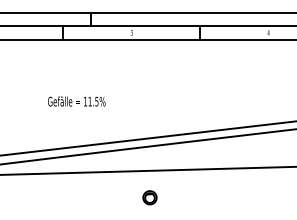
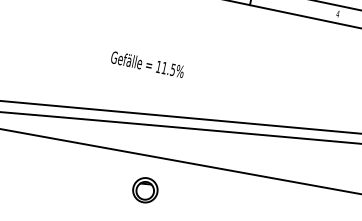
text: (76, 101) -> (147, 64), moved
part: (149, 197) -> (144, 189), size x1.43

